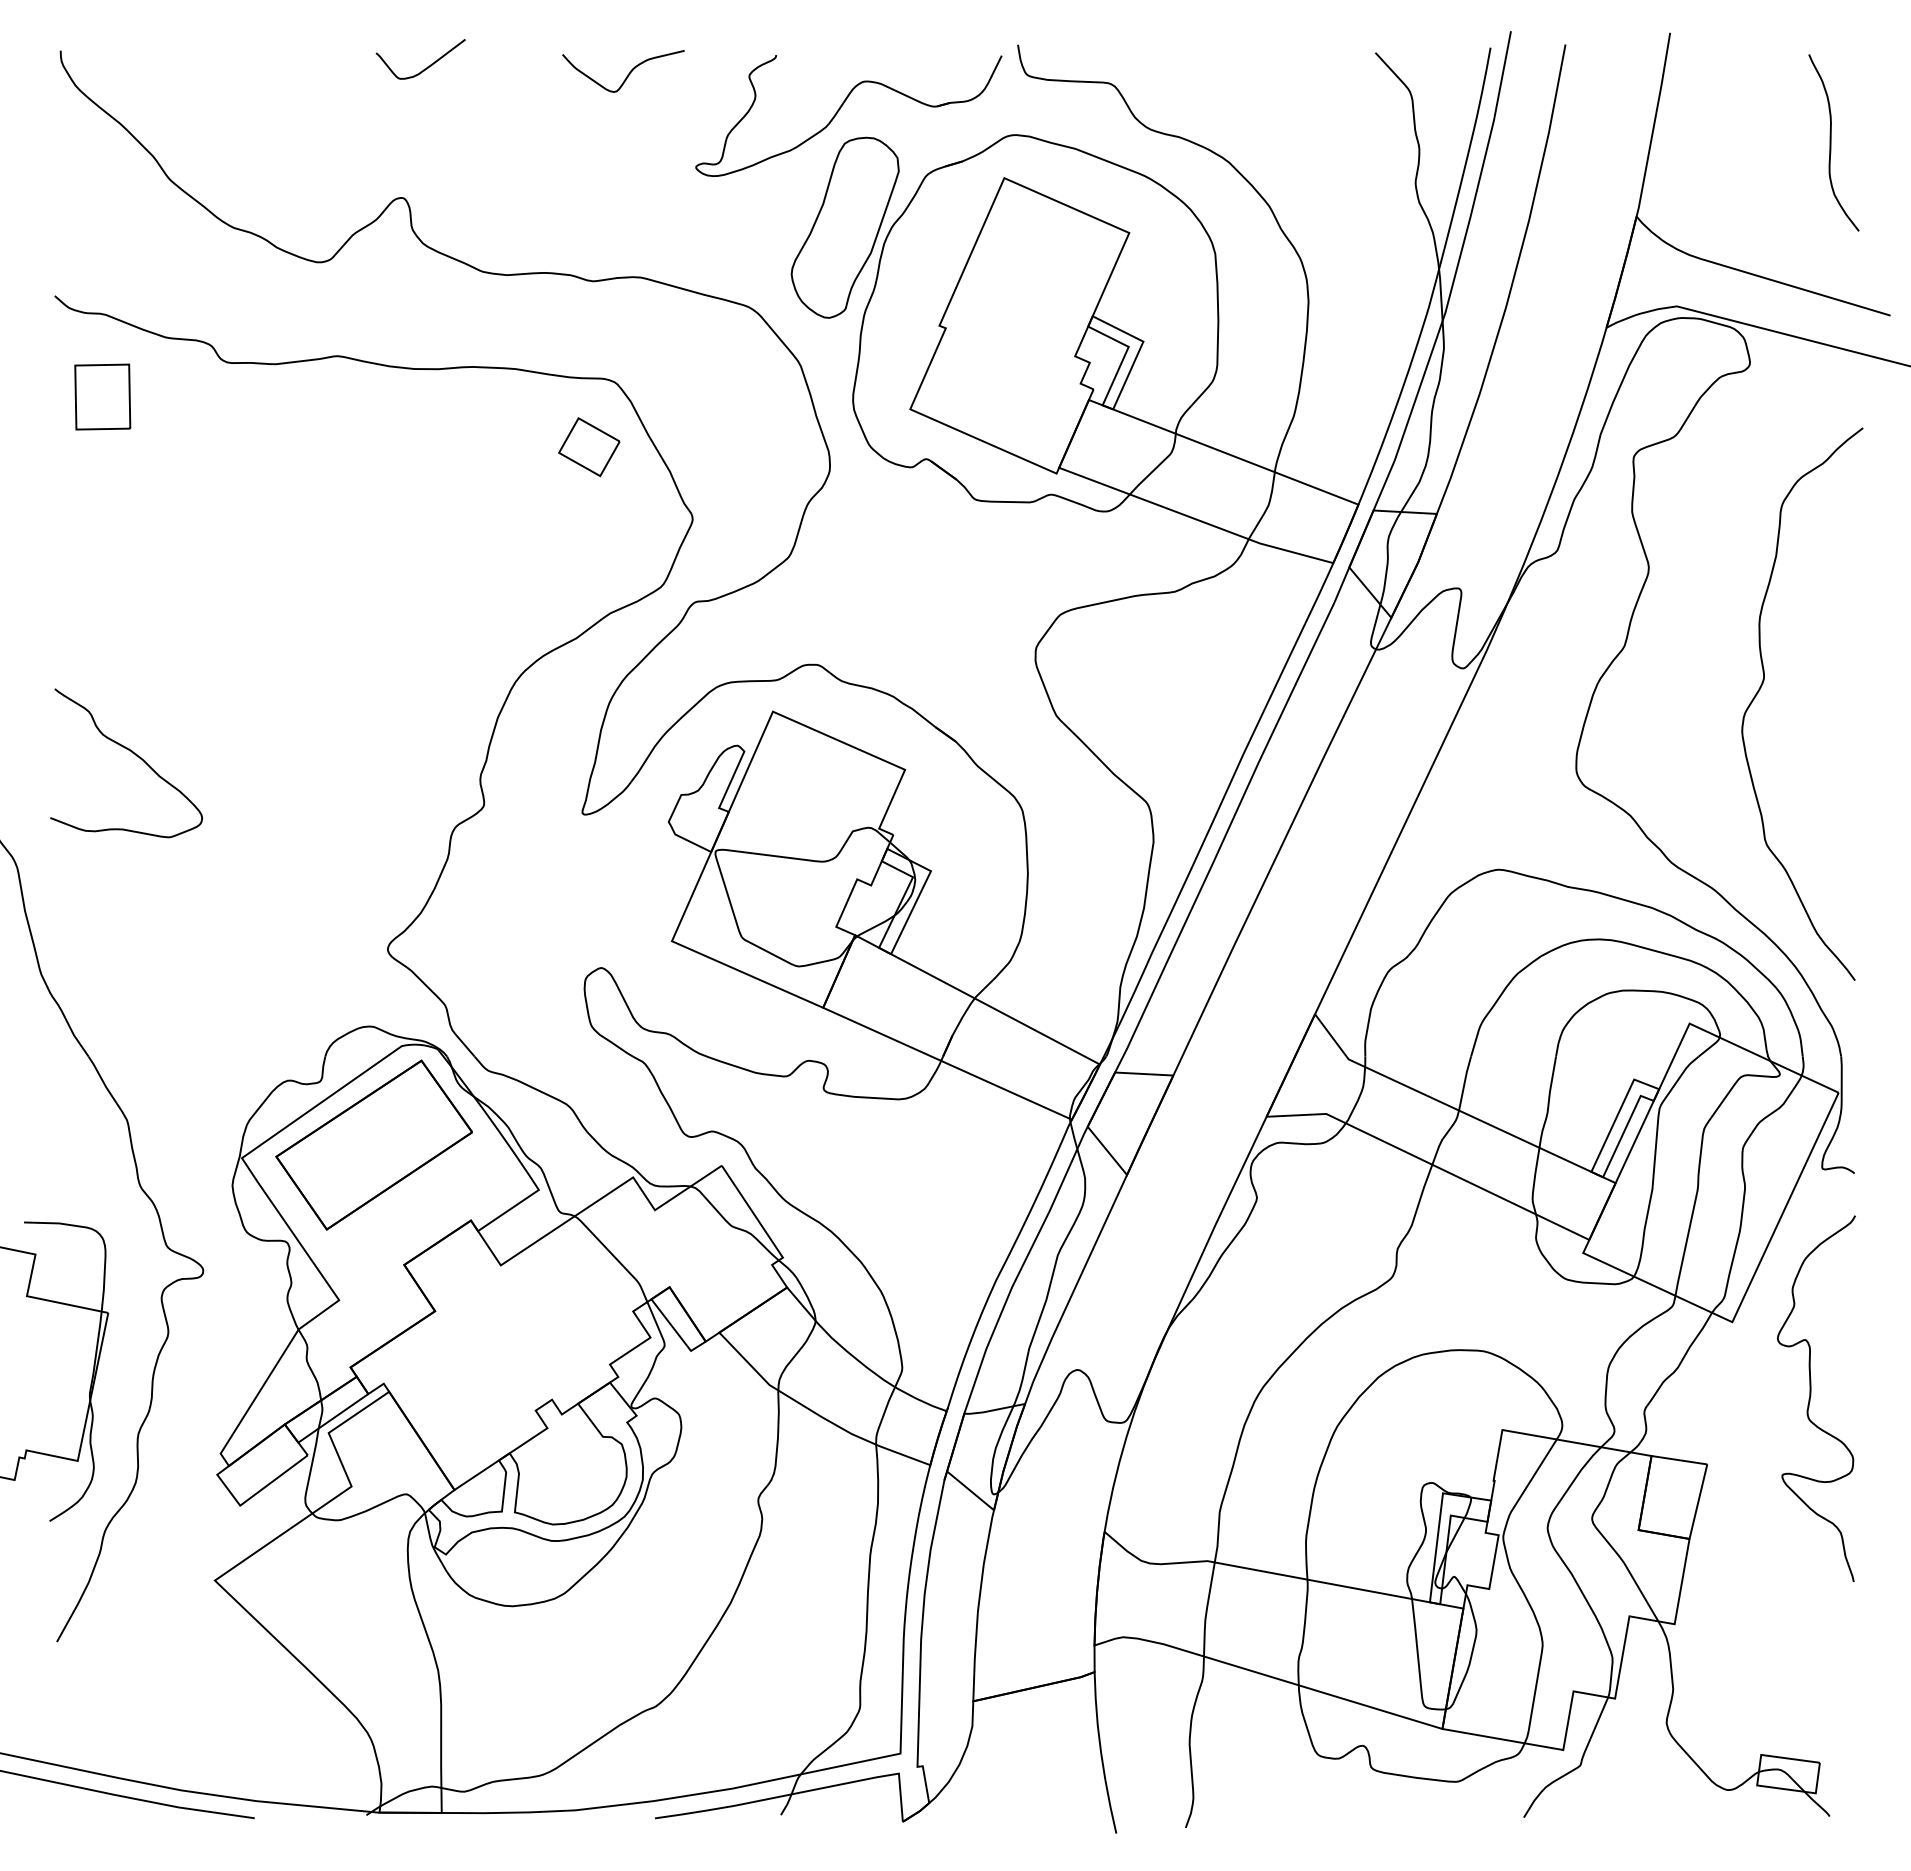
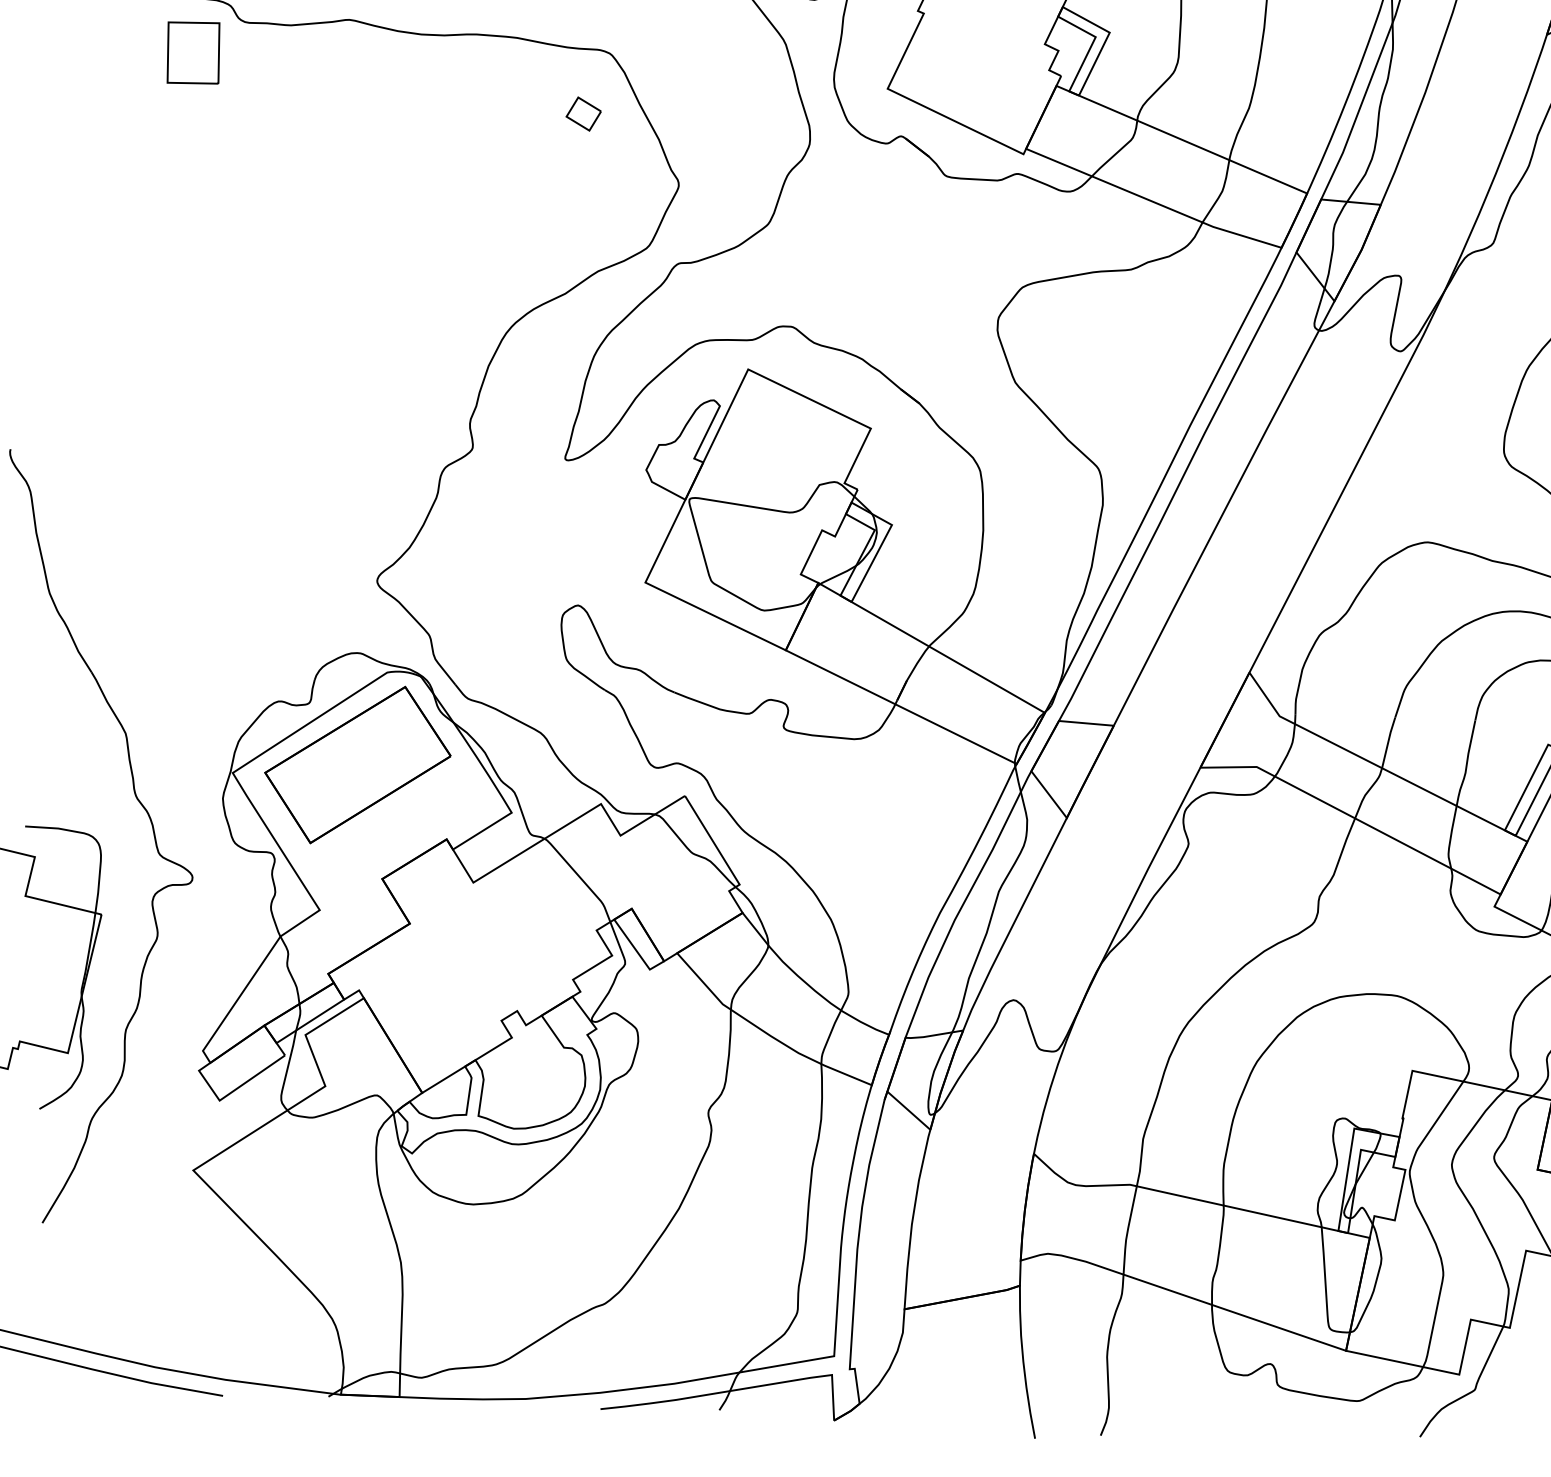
part: (102, 396) -> (193, 52), moved
part: (589, 447) -> (583, 114), size x0.6
curve: (132, 753) -> (142, 387), removed

